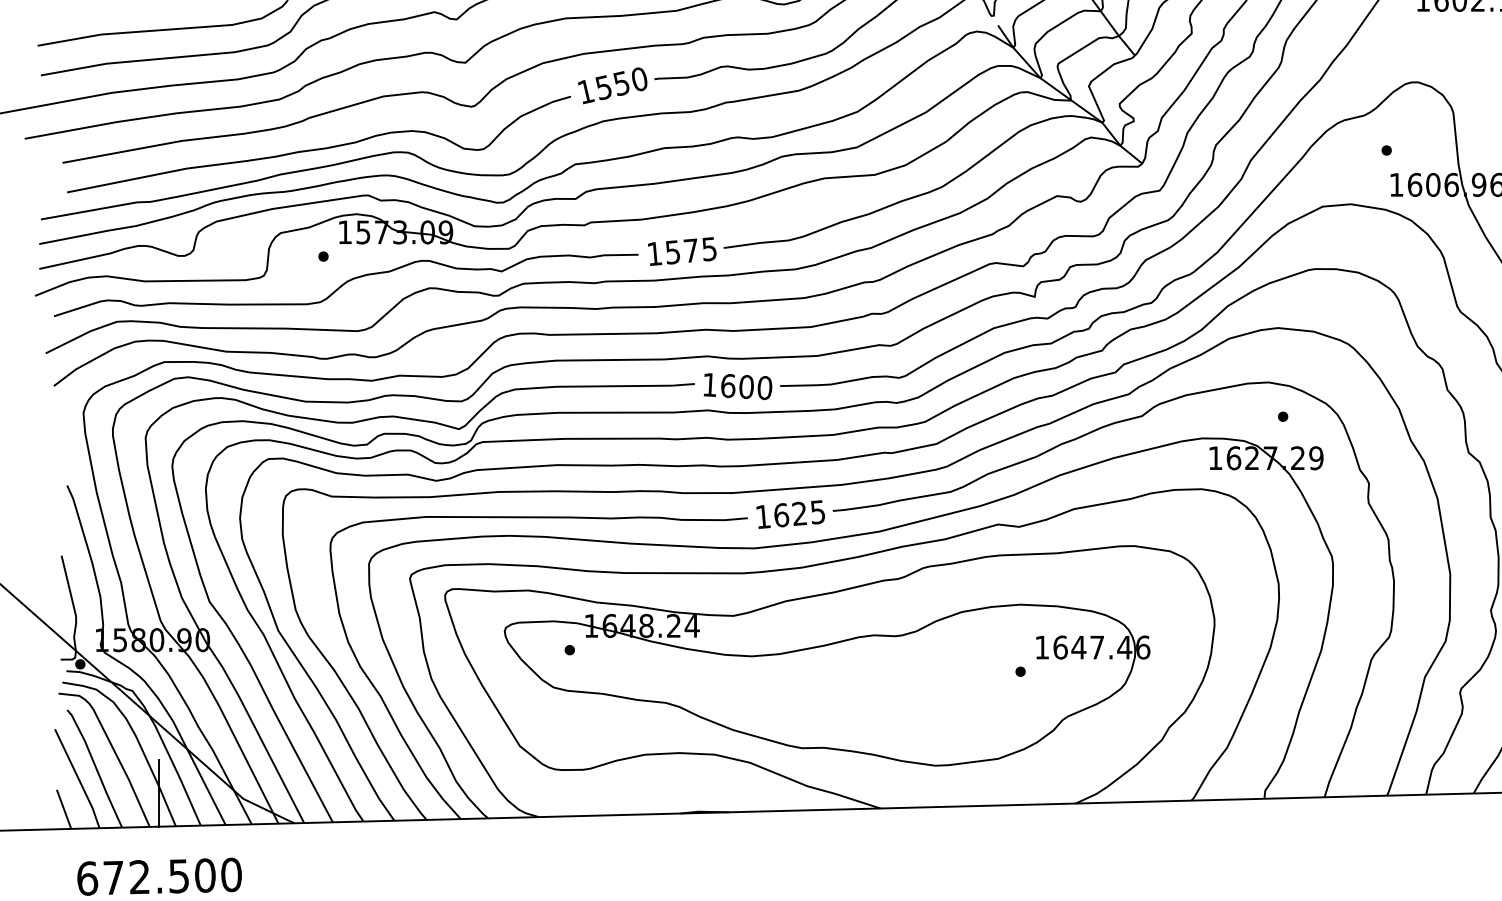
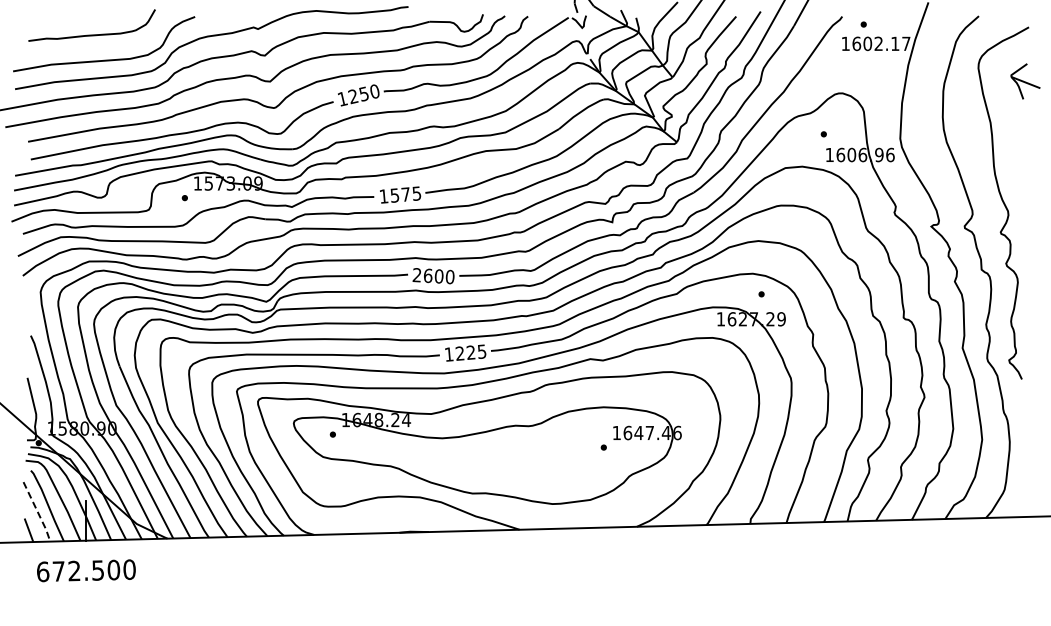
text: (604, 87) -> (353, 96), 1550 -> 1250
text: (708, 383) -> (416, 274), 1600 -> 2600
text: (780, 515) -> (459, 353), 1625 -> 1225
line: (79, 779) -> (38, 512), solid -> dashed

